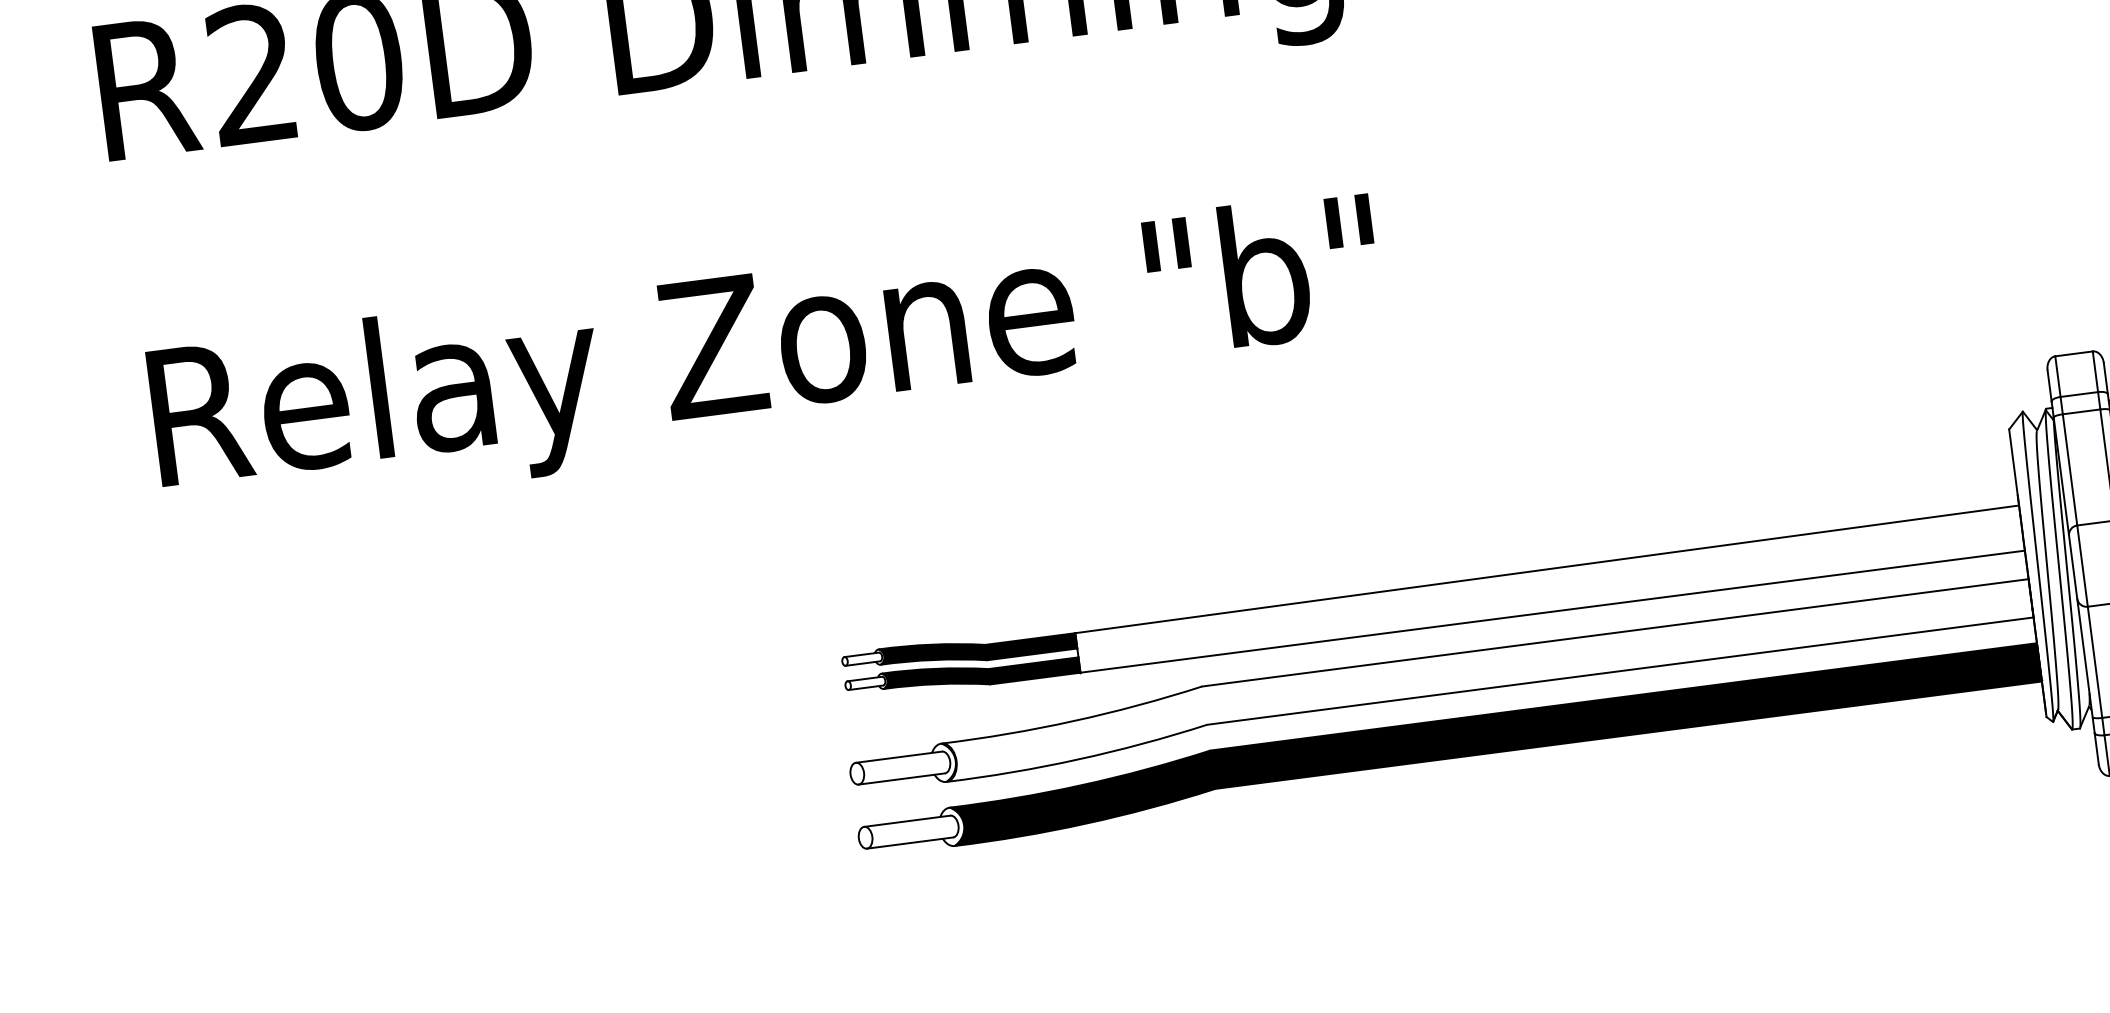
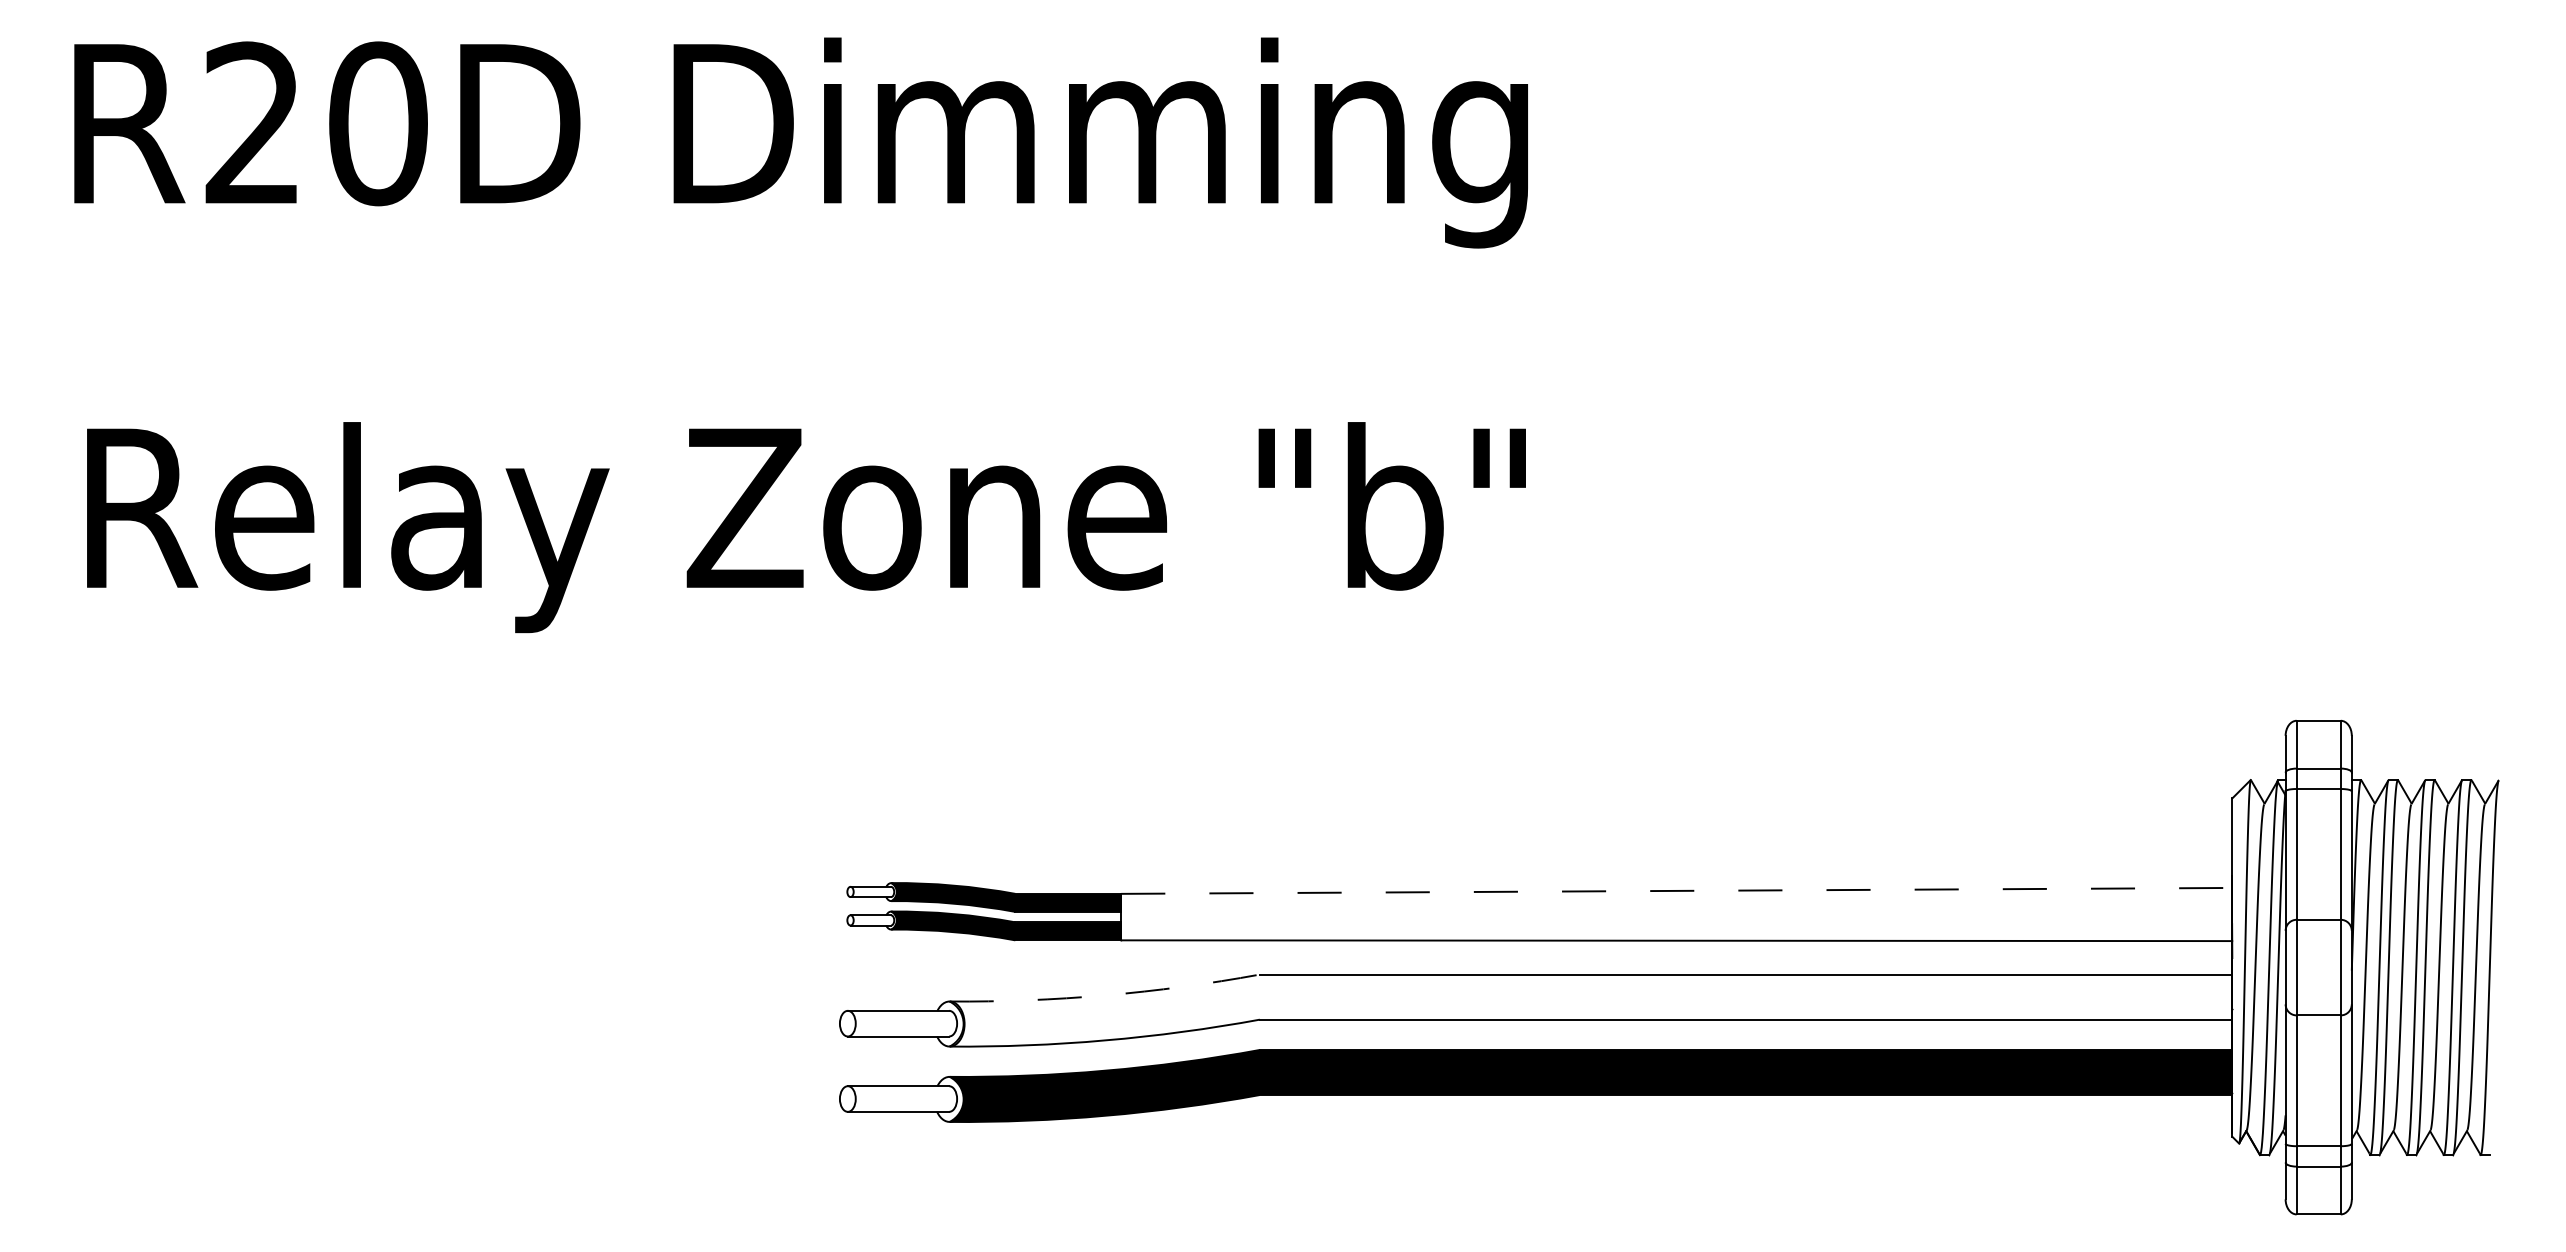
line: (1546, 569) -> (1676, 890), solid -> dashed
arc: (1073, 721) -> (1105, 995), solid -> dashed

